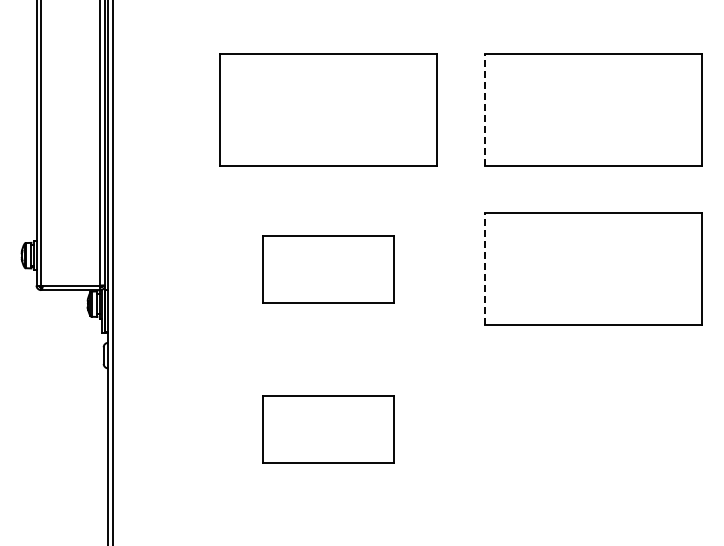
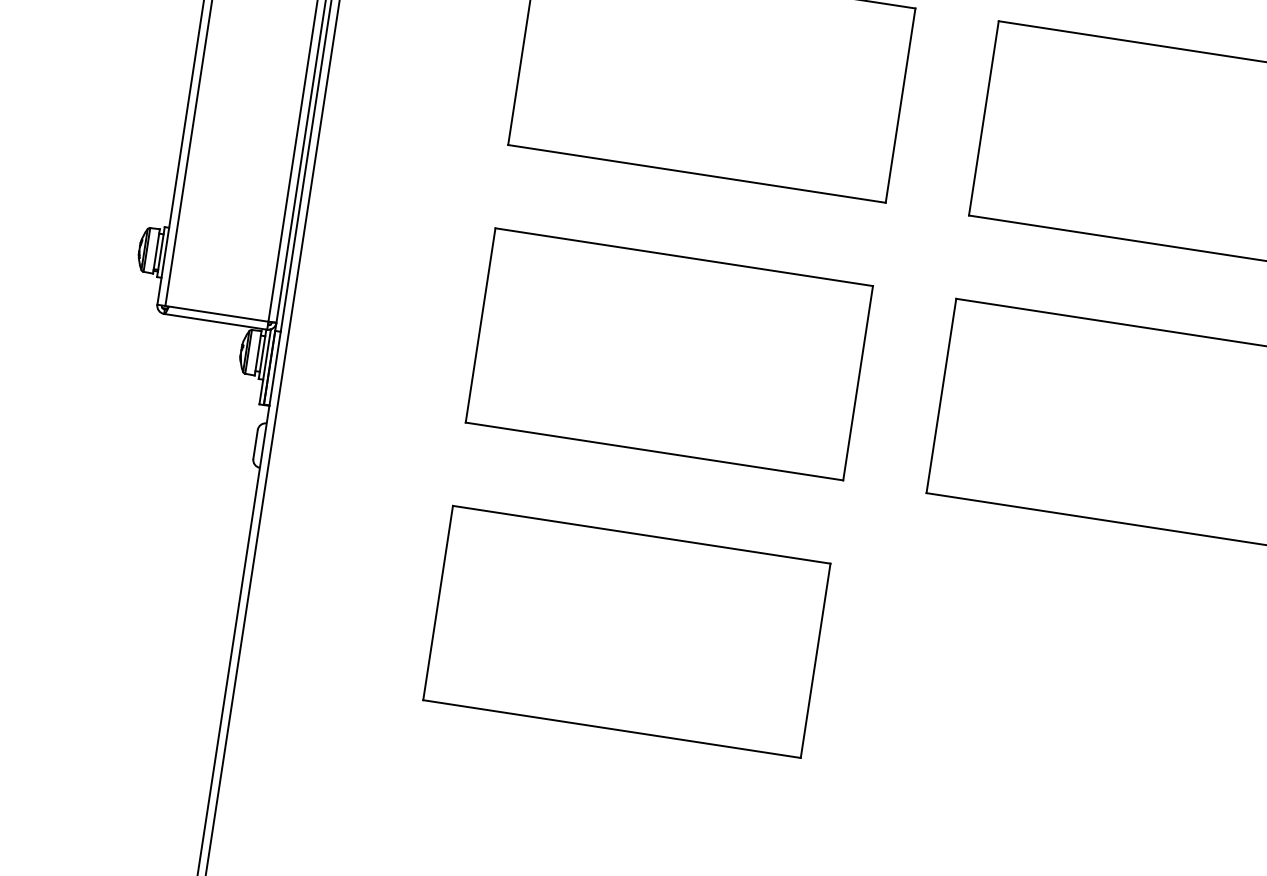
line: (485, 109) -> (984, 118), dashed -> solid
part: (328, 268) -> (669, 352), size x1.67
line: (485, 269) -> (942, 396), dashed -> solid
part: (328, 428) -> (626, 630), size x1.67

